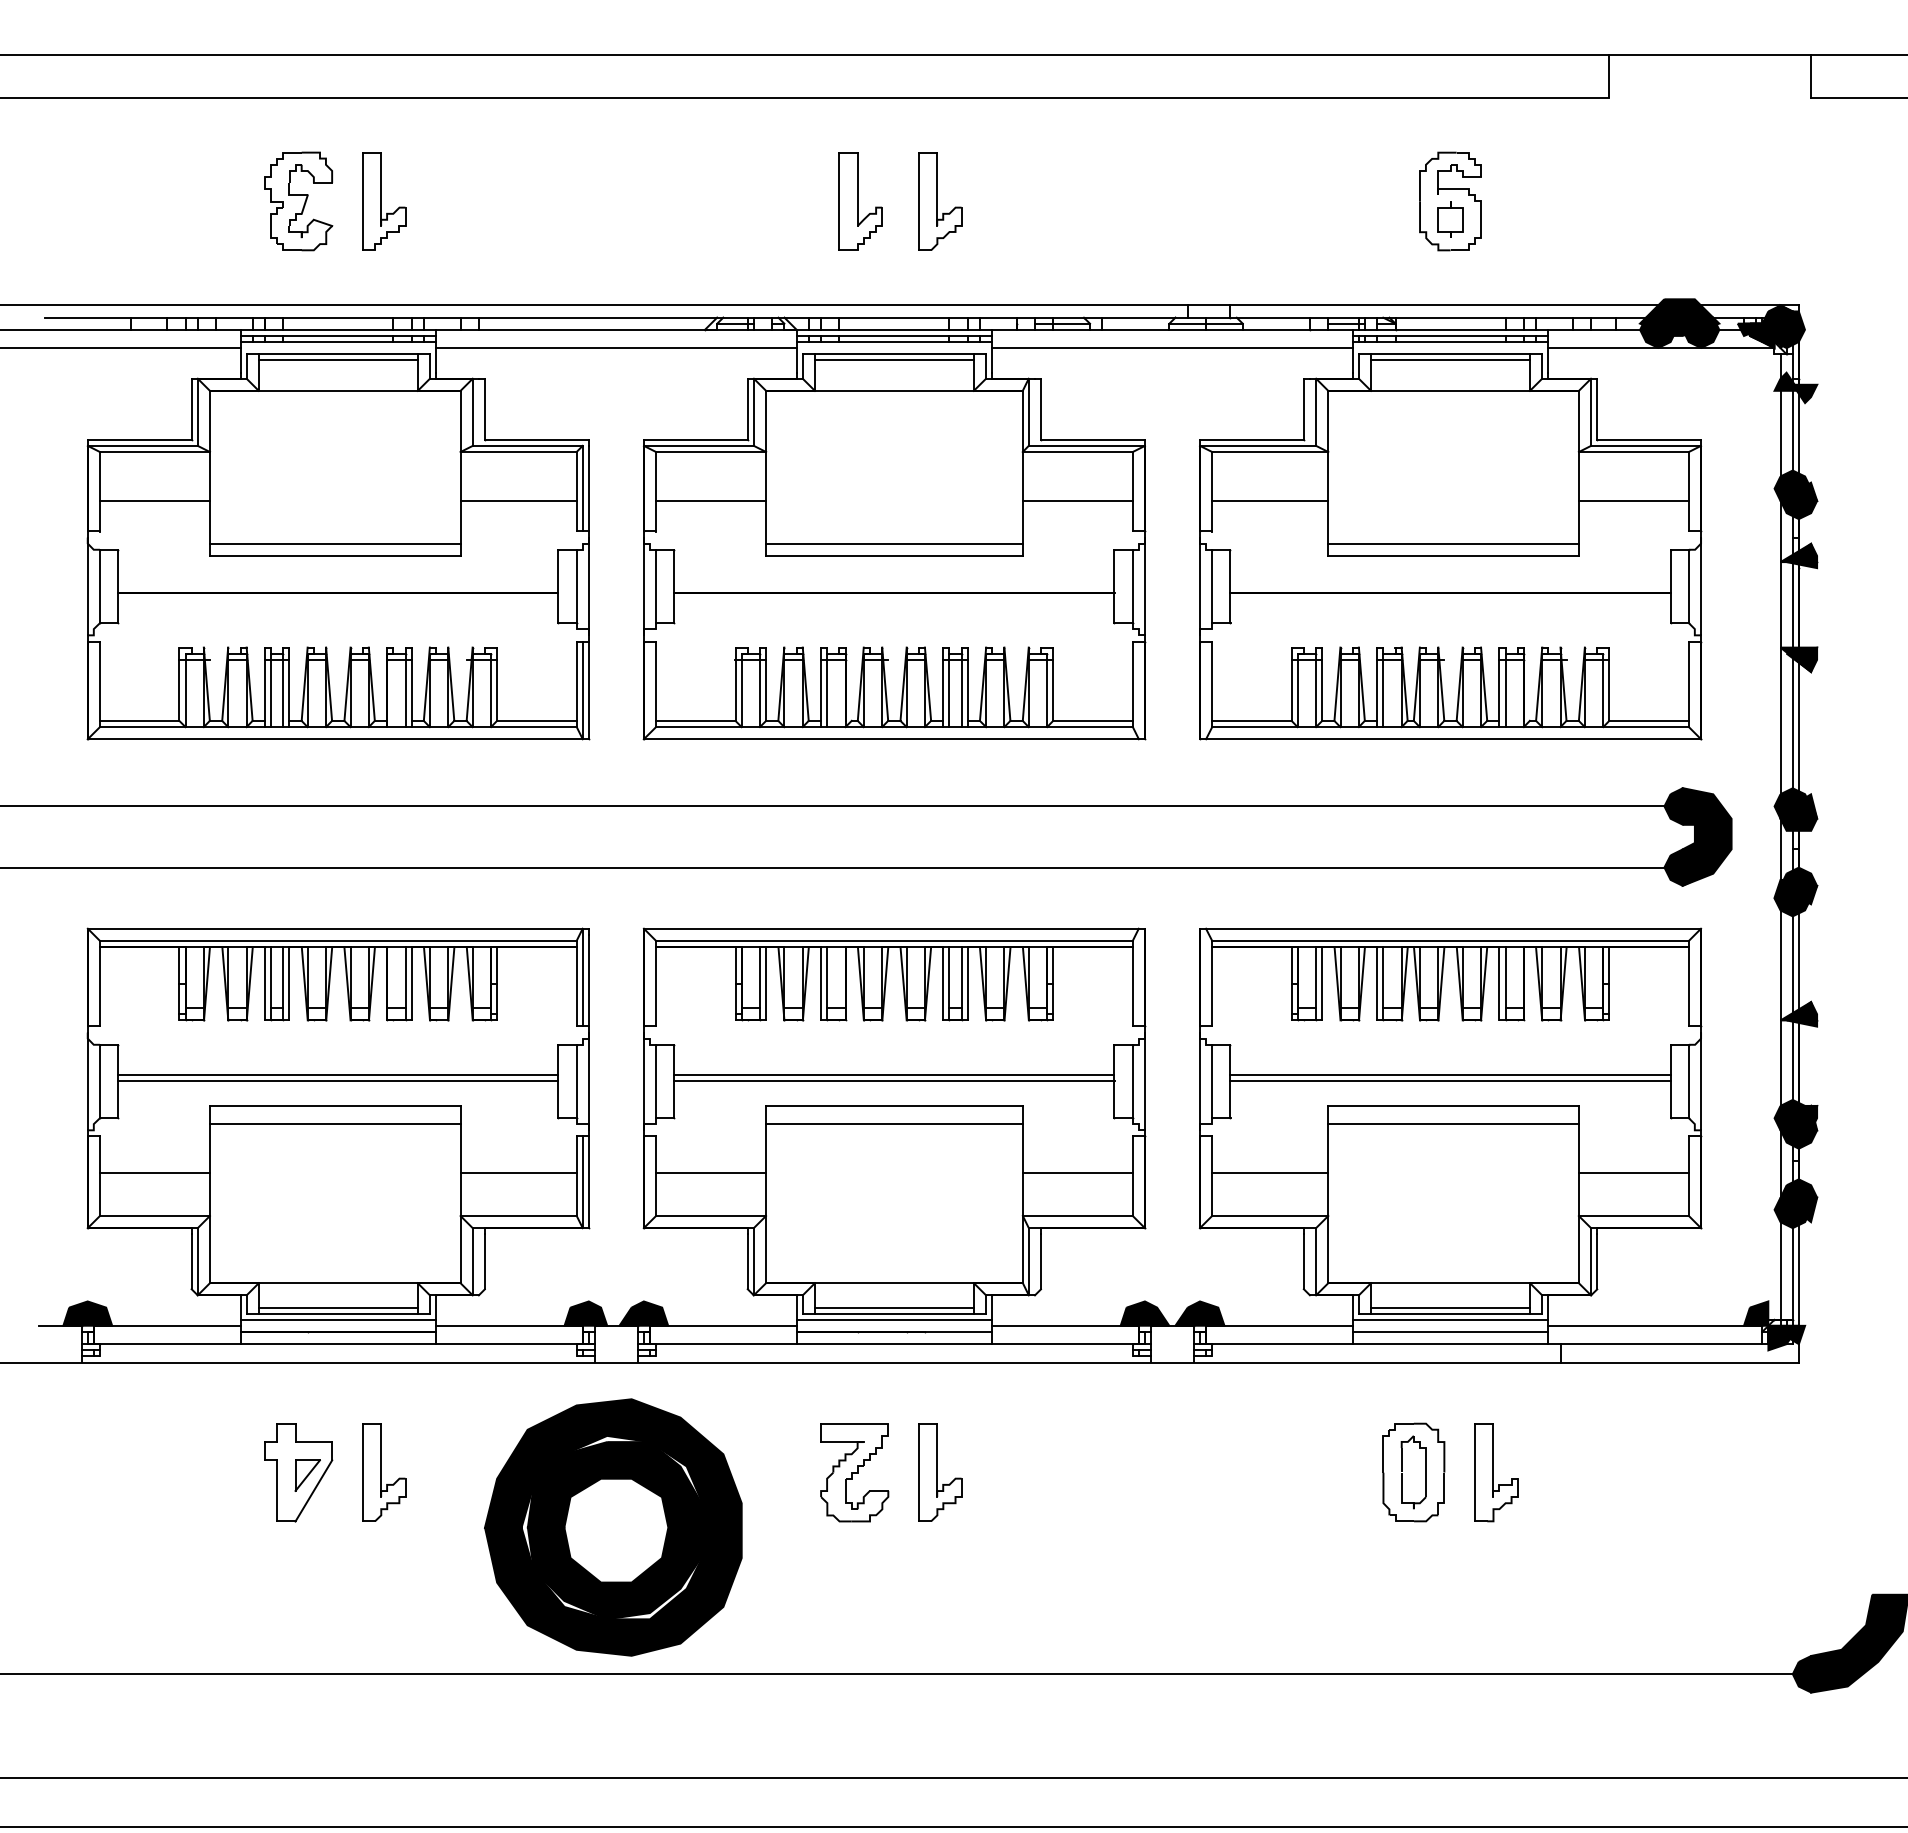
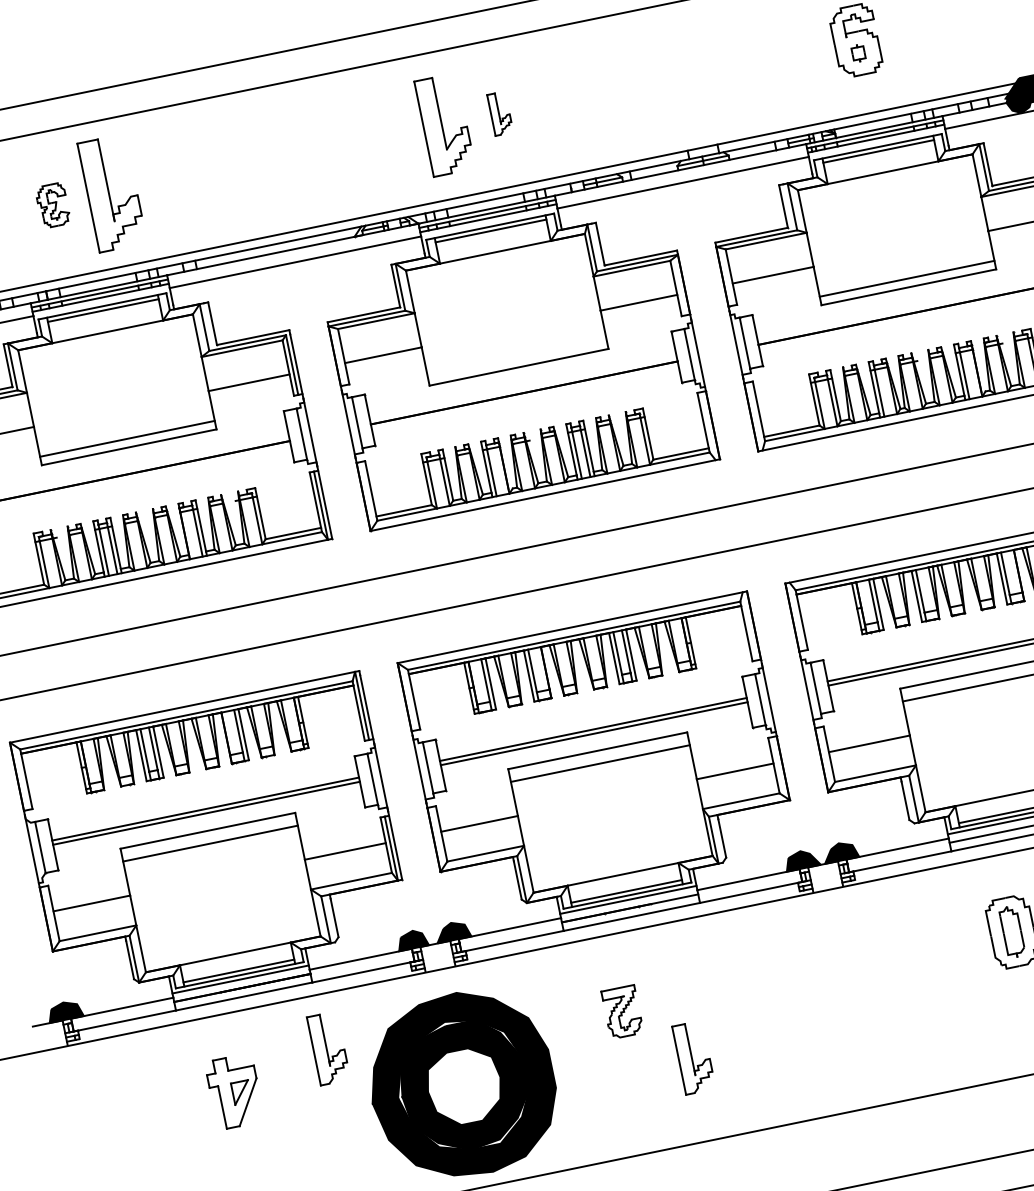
part: (298, 201) -> (52, 205), size x0.6
part: (384, 201) -> (112, 193), size x1.6
part: (860, 201) -> (444, 125), size x1.4
part: (940, 201) -> (500, 113), size x0.6
part: (1450, 219) -> (858, 53), size x0.7
line: (894, 543) -> (517, 358), removed
part: (384, 1472) -> (329, 1048), moved
part: (854, 1472) -> (622, 1012), size x0.7
part: (940, 1472) -> (694, 1057), moved

